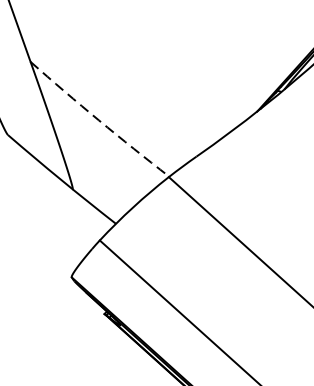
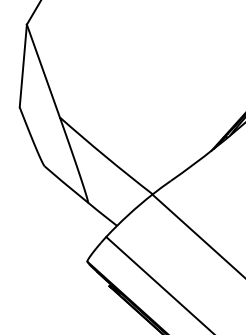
arc: (98, 120) -> (105, 156), dashed -> solid

